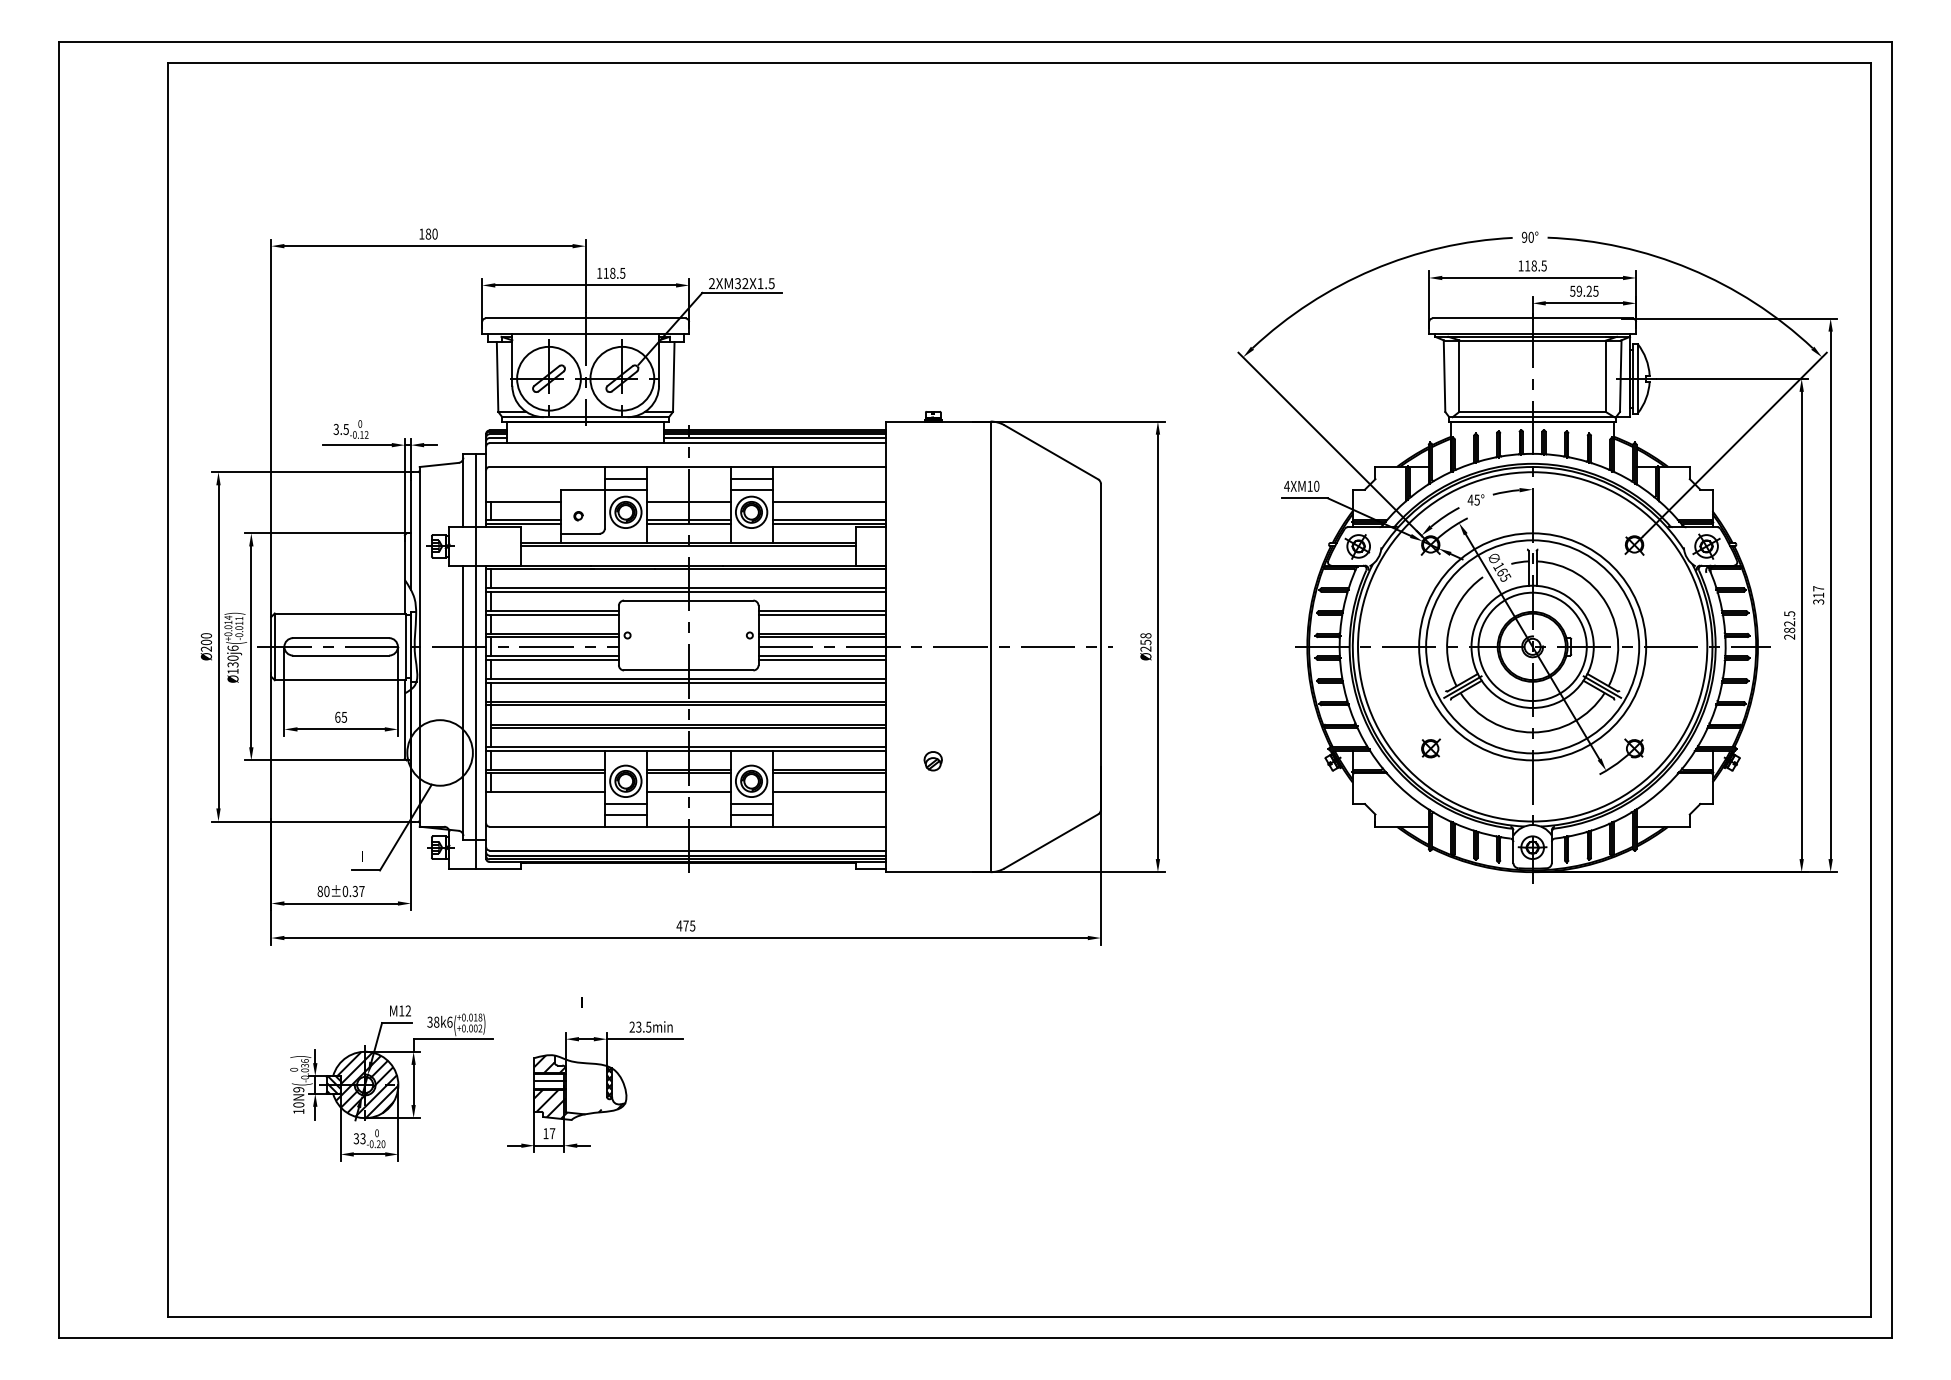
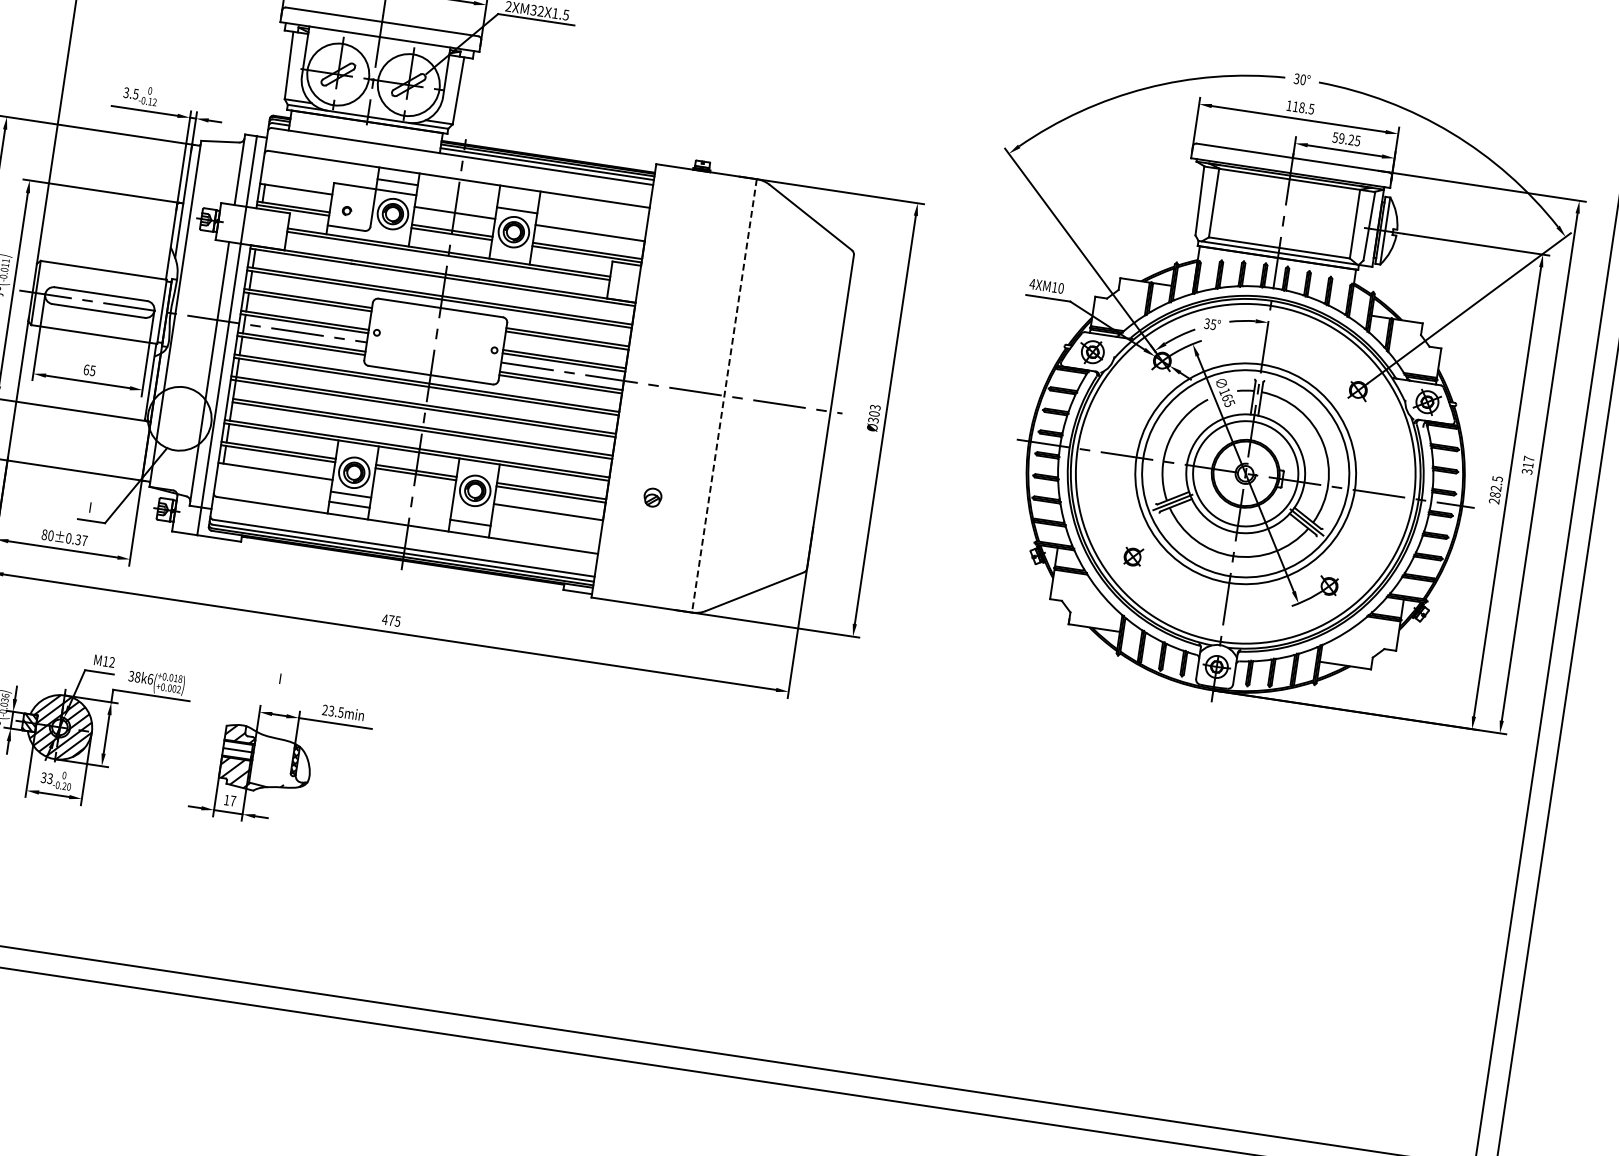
text: (1524, 237) -> (1296, 78), 90° -> 30°
line: (751, 479) -> (518, 200), removed
text: (1470, 499) -> (1207, 323), 45° -> 35°
text: (1145, 642) -> (874, 413), Ø258 -> Ø303
line: (990, 647) -> (724, 396), solid -> dashed
line: (688, 791) -> (413, 491), removed
line: (751, 804) -> (471, 513), removed

